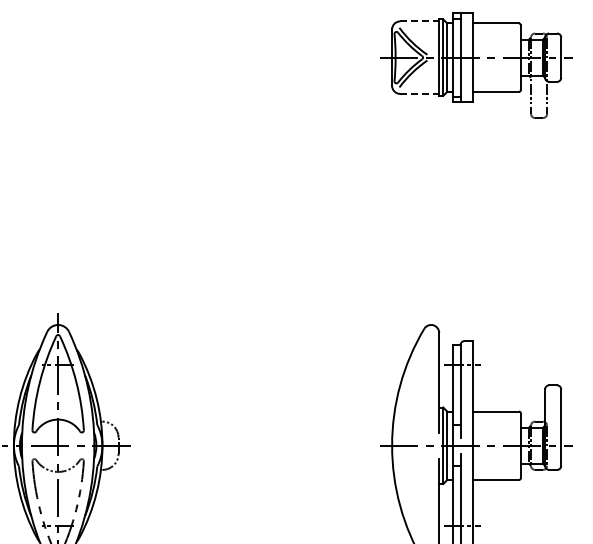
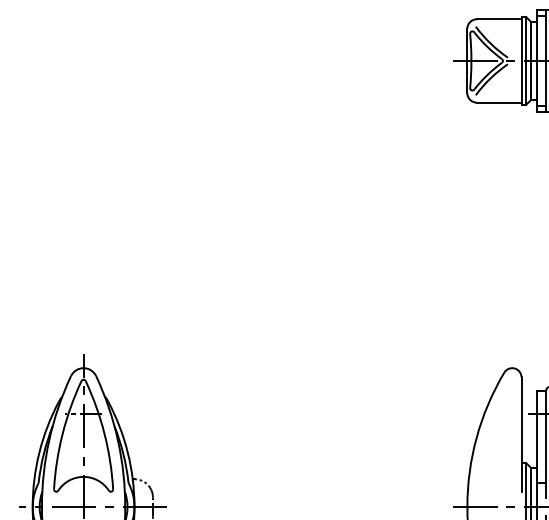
line: (419, 21) -> (498, 19), dashed -> solid
line: (419, 93) -> (498, 102), dashed -> solid

